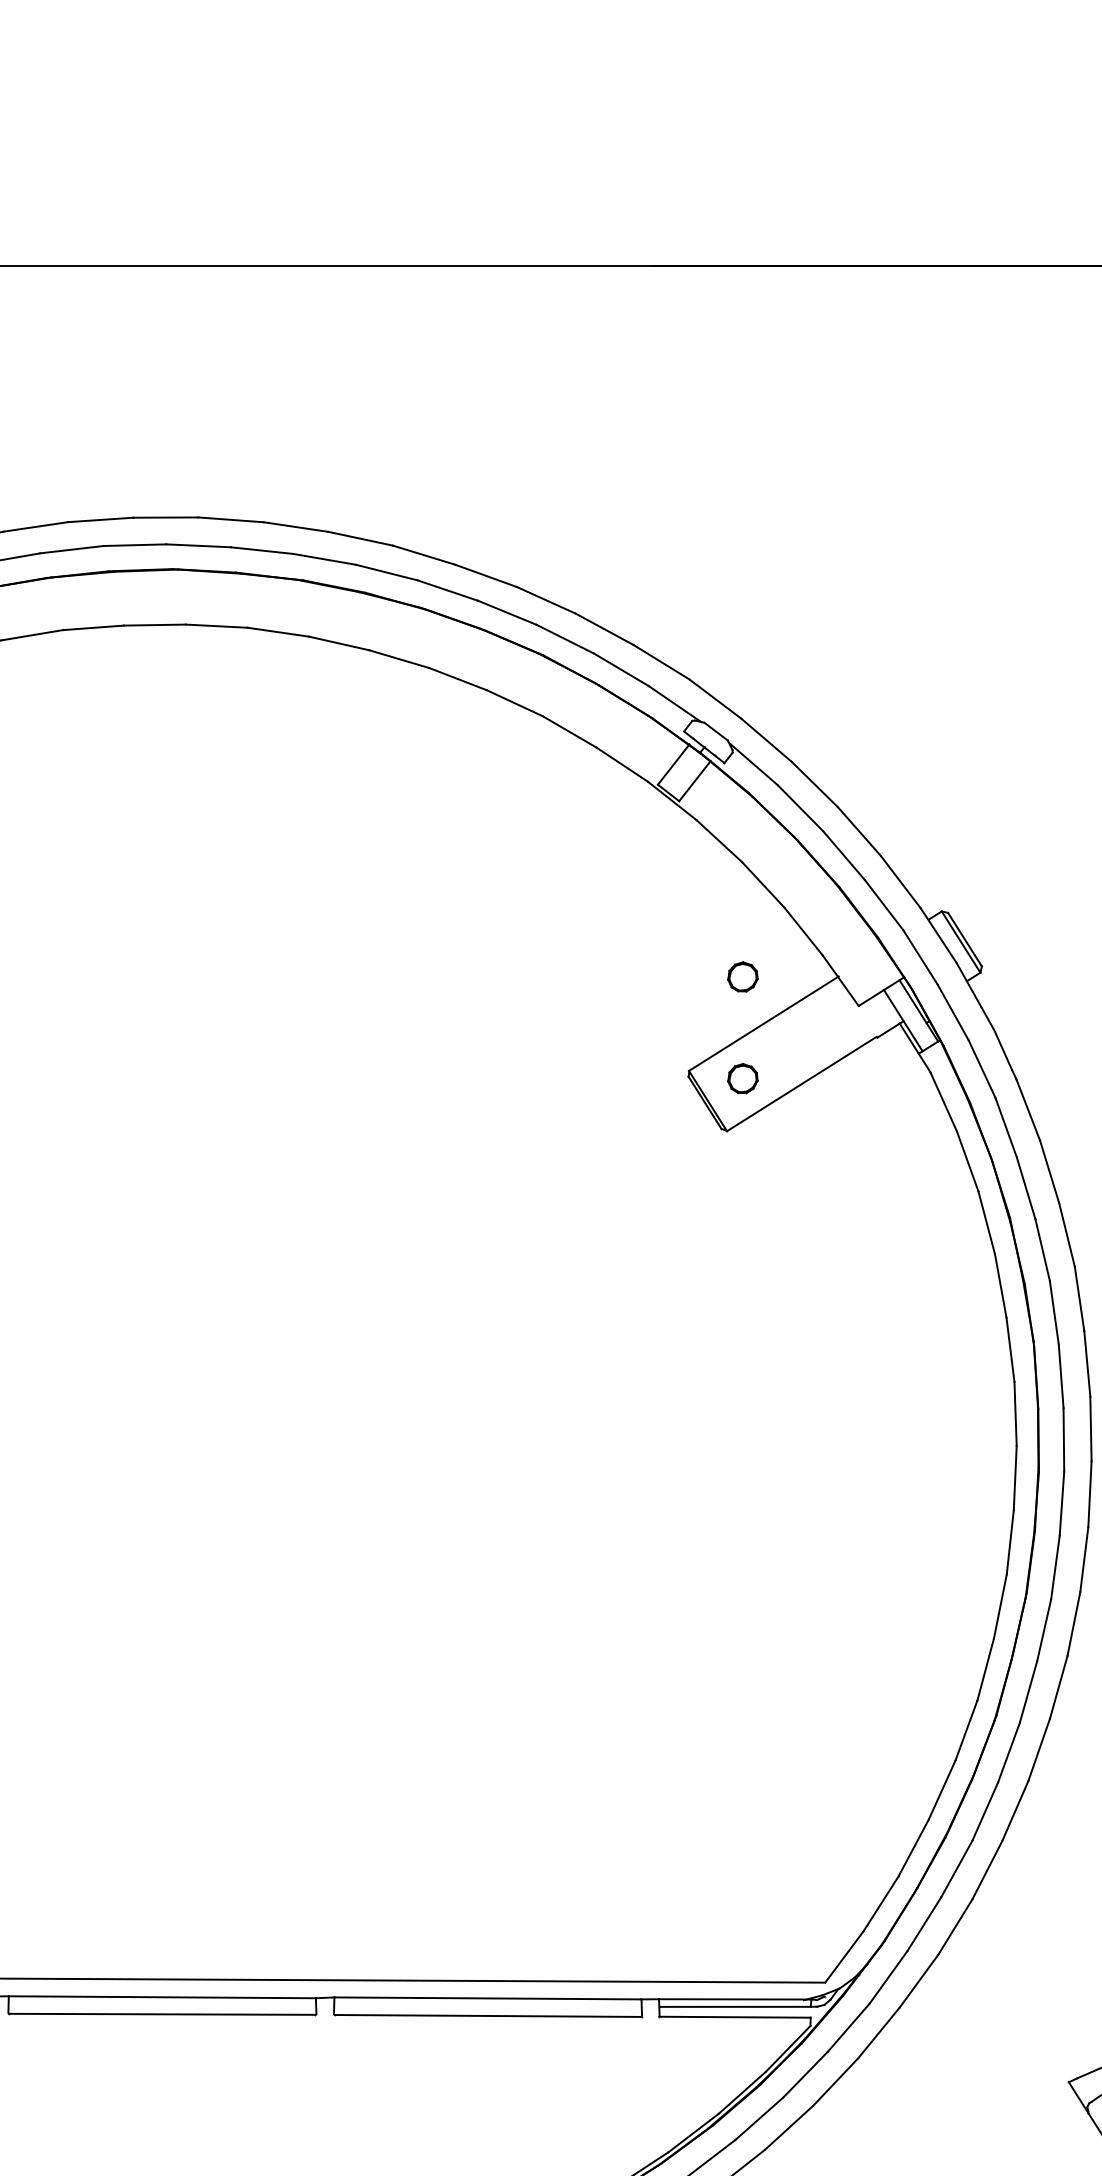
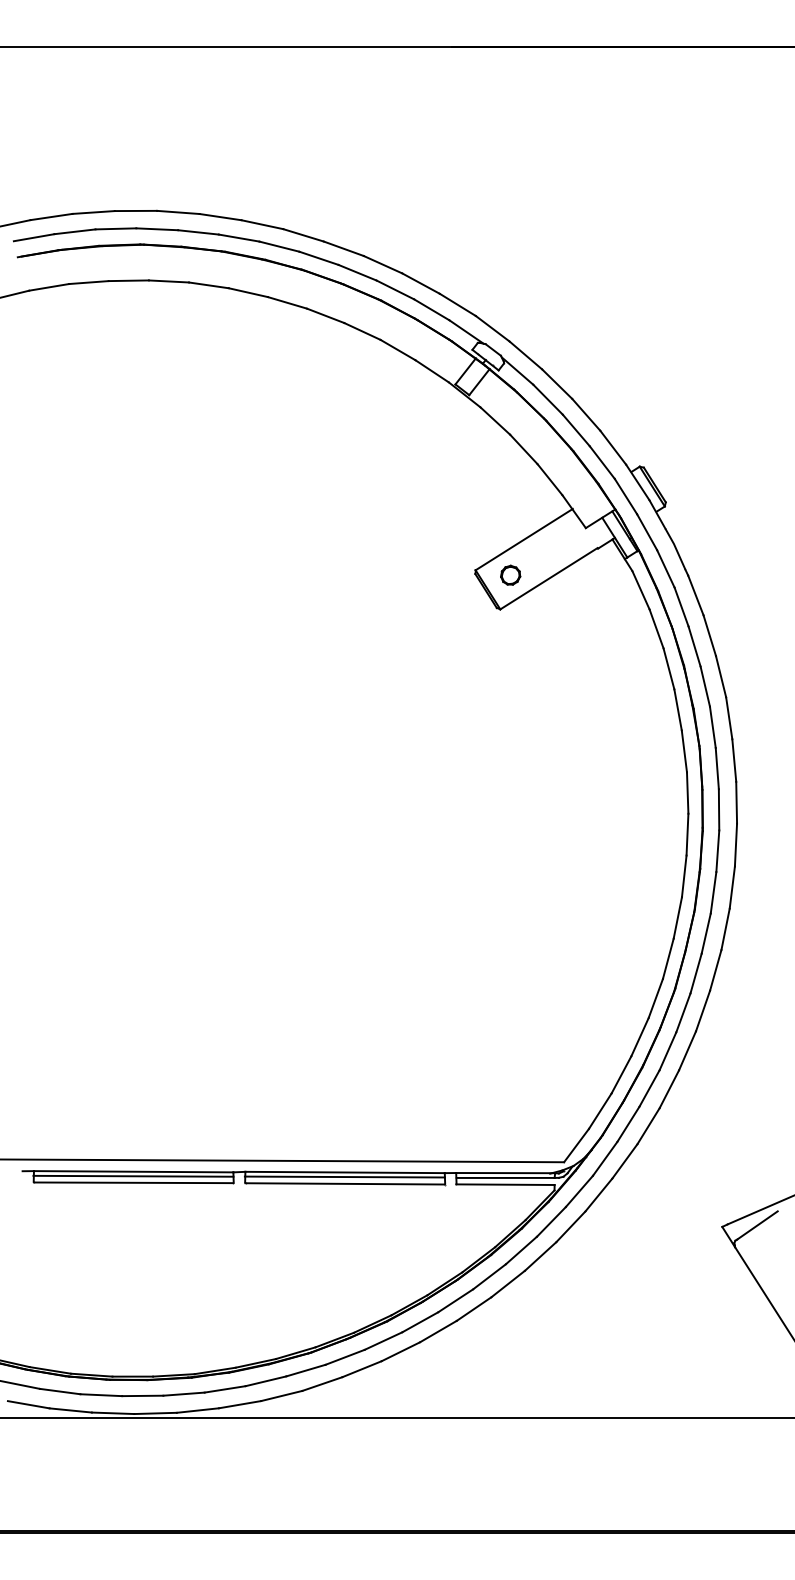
part: (742, 975) -> (510, 508), removed
line: (162, 2003) -> (133, 1175), added
line: (487, 2004) -> (344, 1176), added

